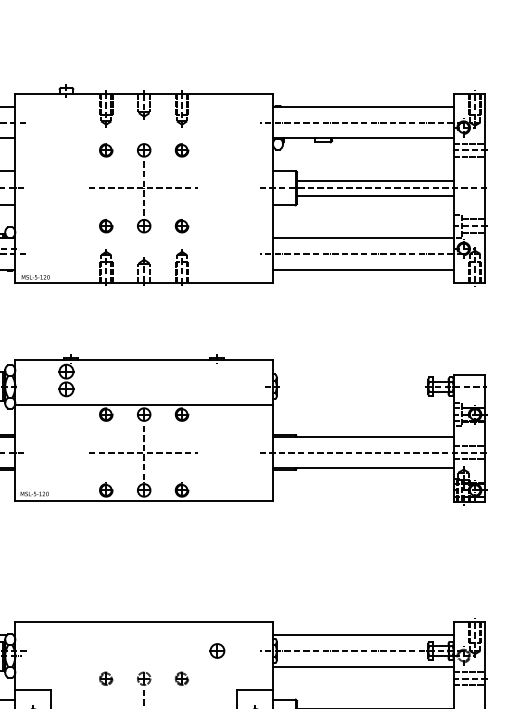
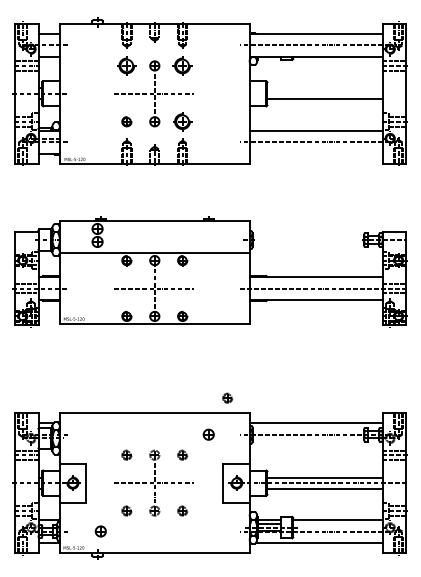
part: (105, 149) -> (126, 65), size x1.6
part: (181, 149) -> (182, 65), size x1.6
line: (374, 180) -> (324, 88), removed
line: (374, 187) -> (324, 93), removed
part: (181, 225) -> (182, 121), size x1.6
line: (362, 269) -> (315, 153), removed
part: (242, 600) -> (227, 397), added
line: (362, 666) -> (315, 446), removed

